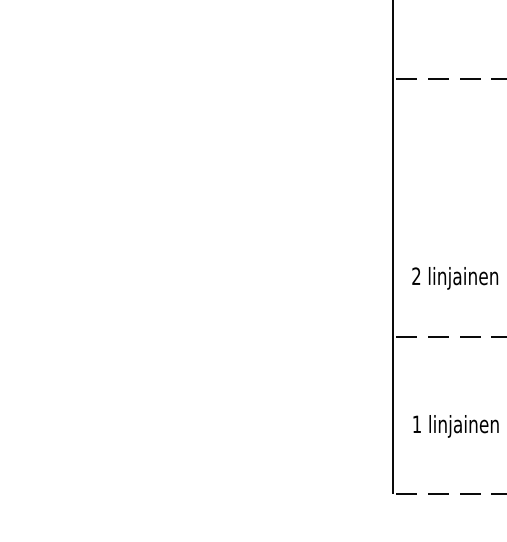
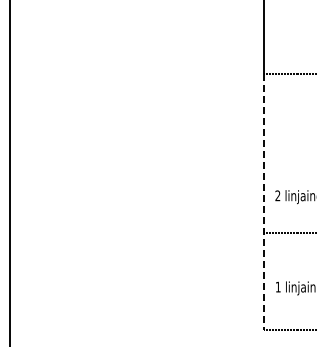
line: (393, 287) -> (263, 202), solid -> dashed

